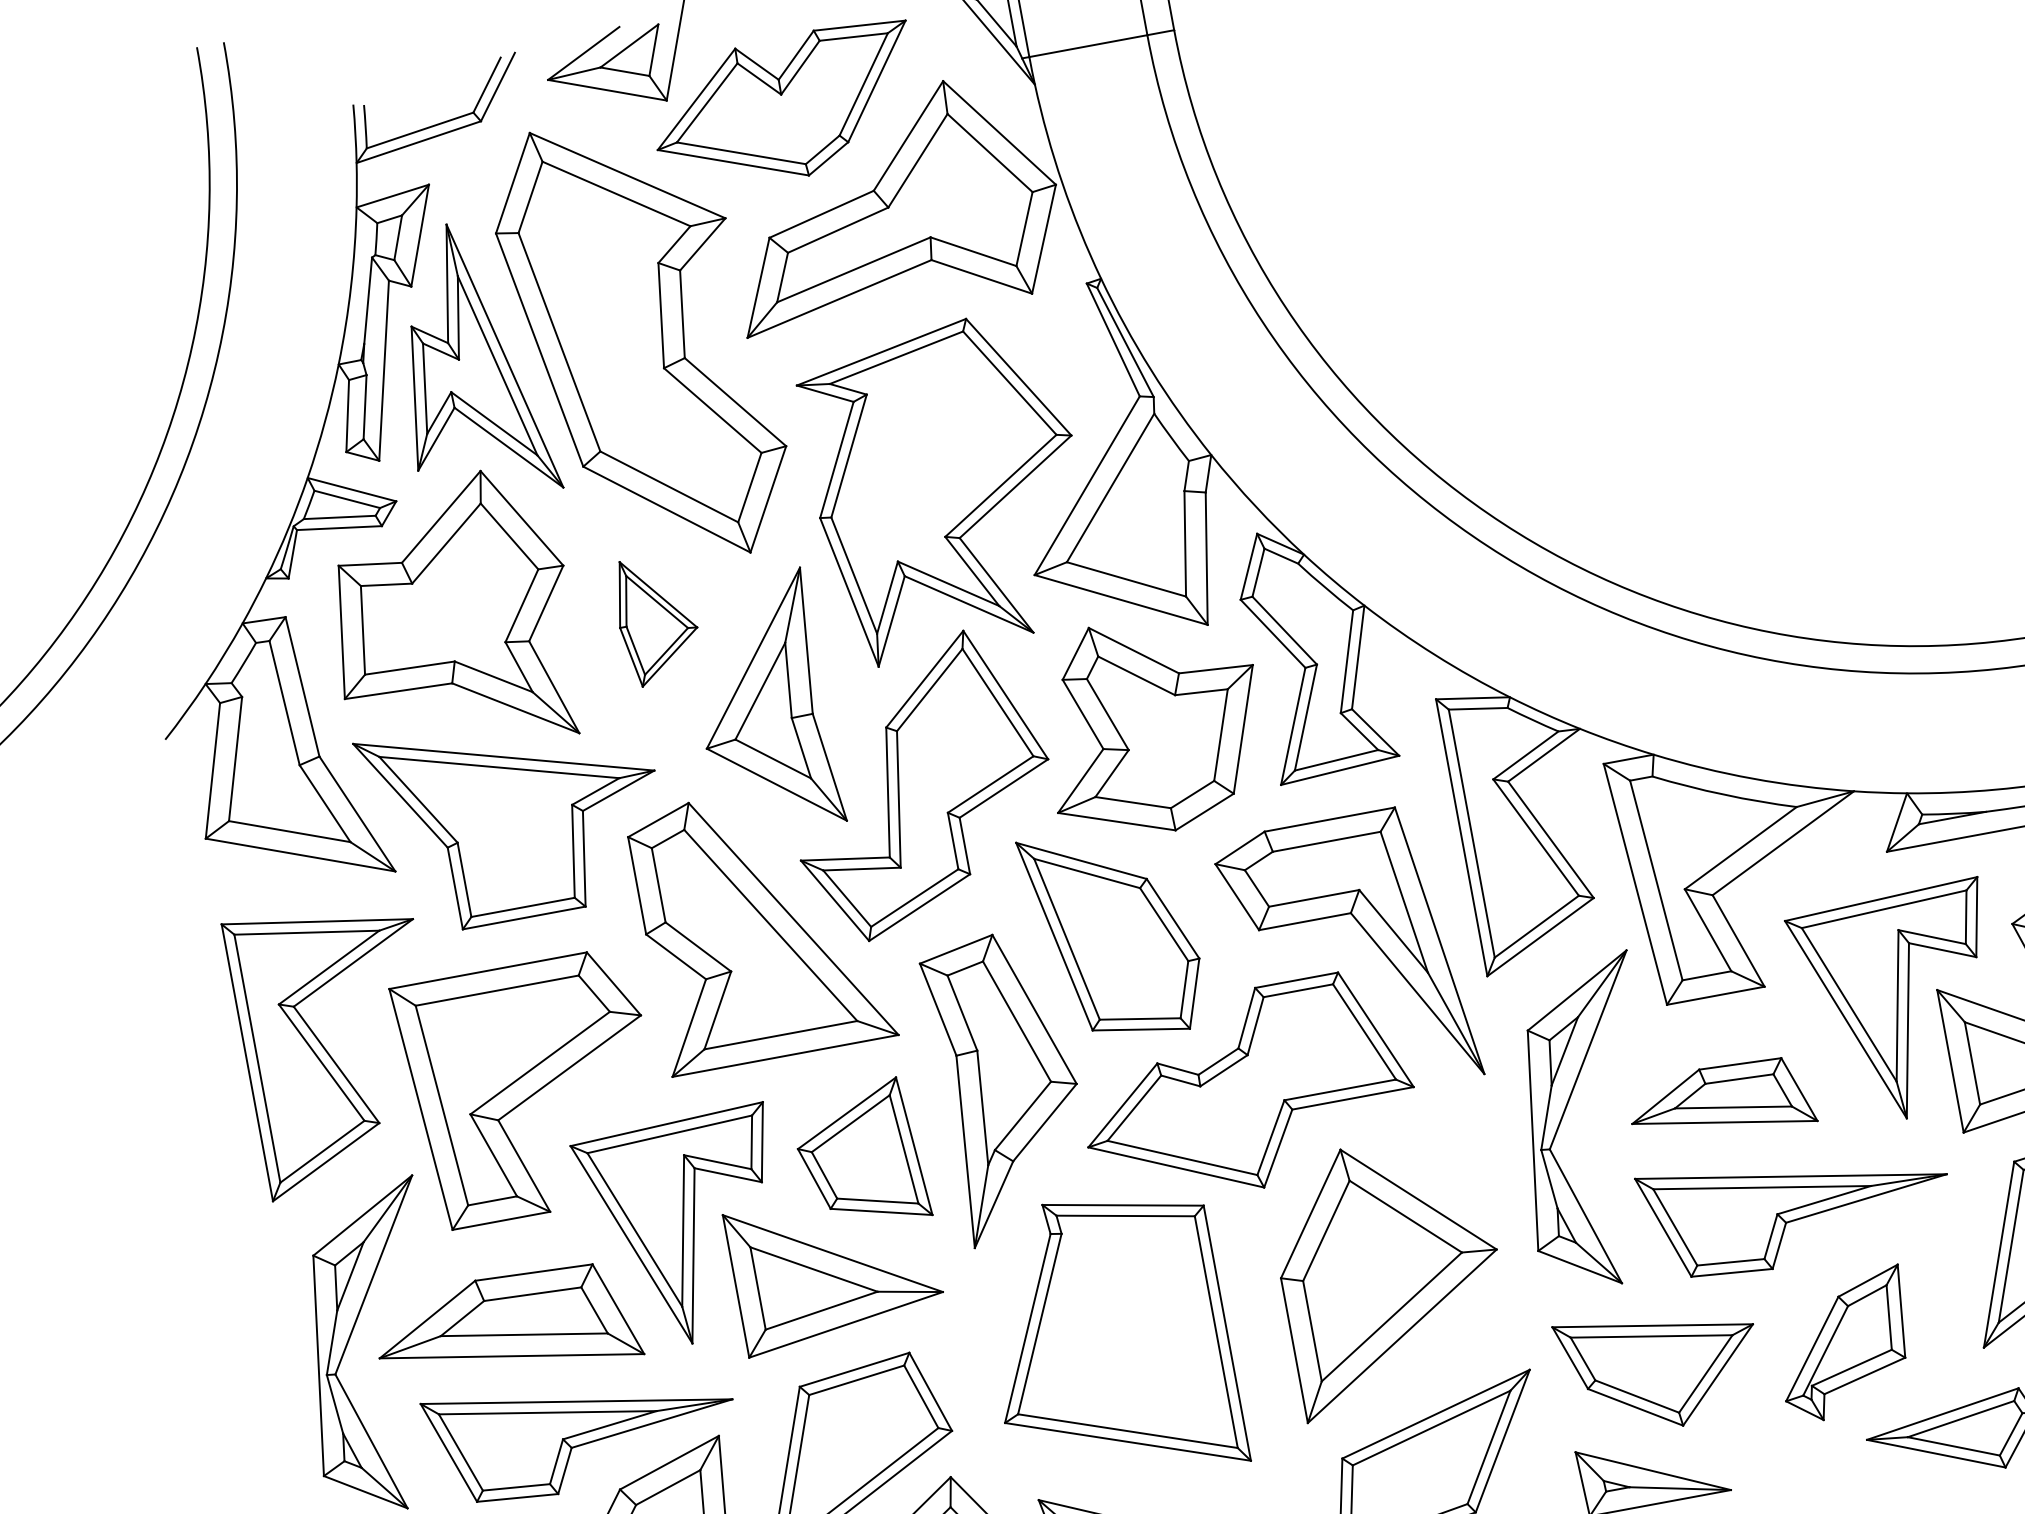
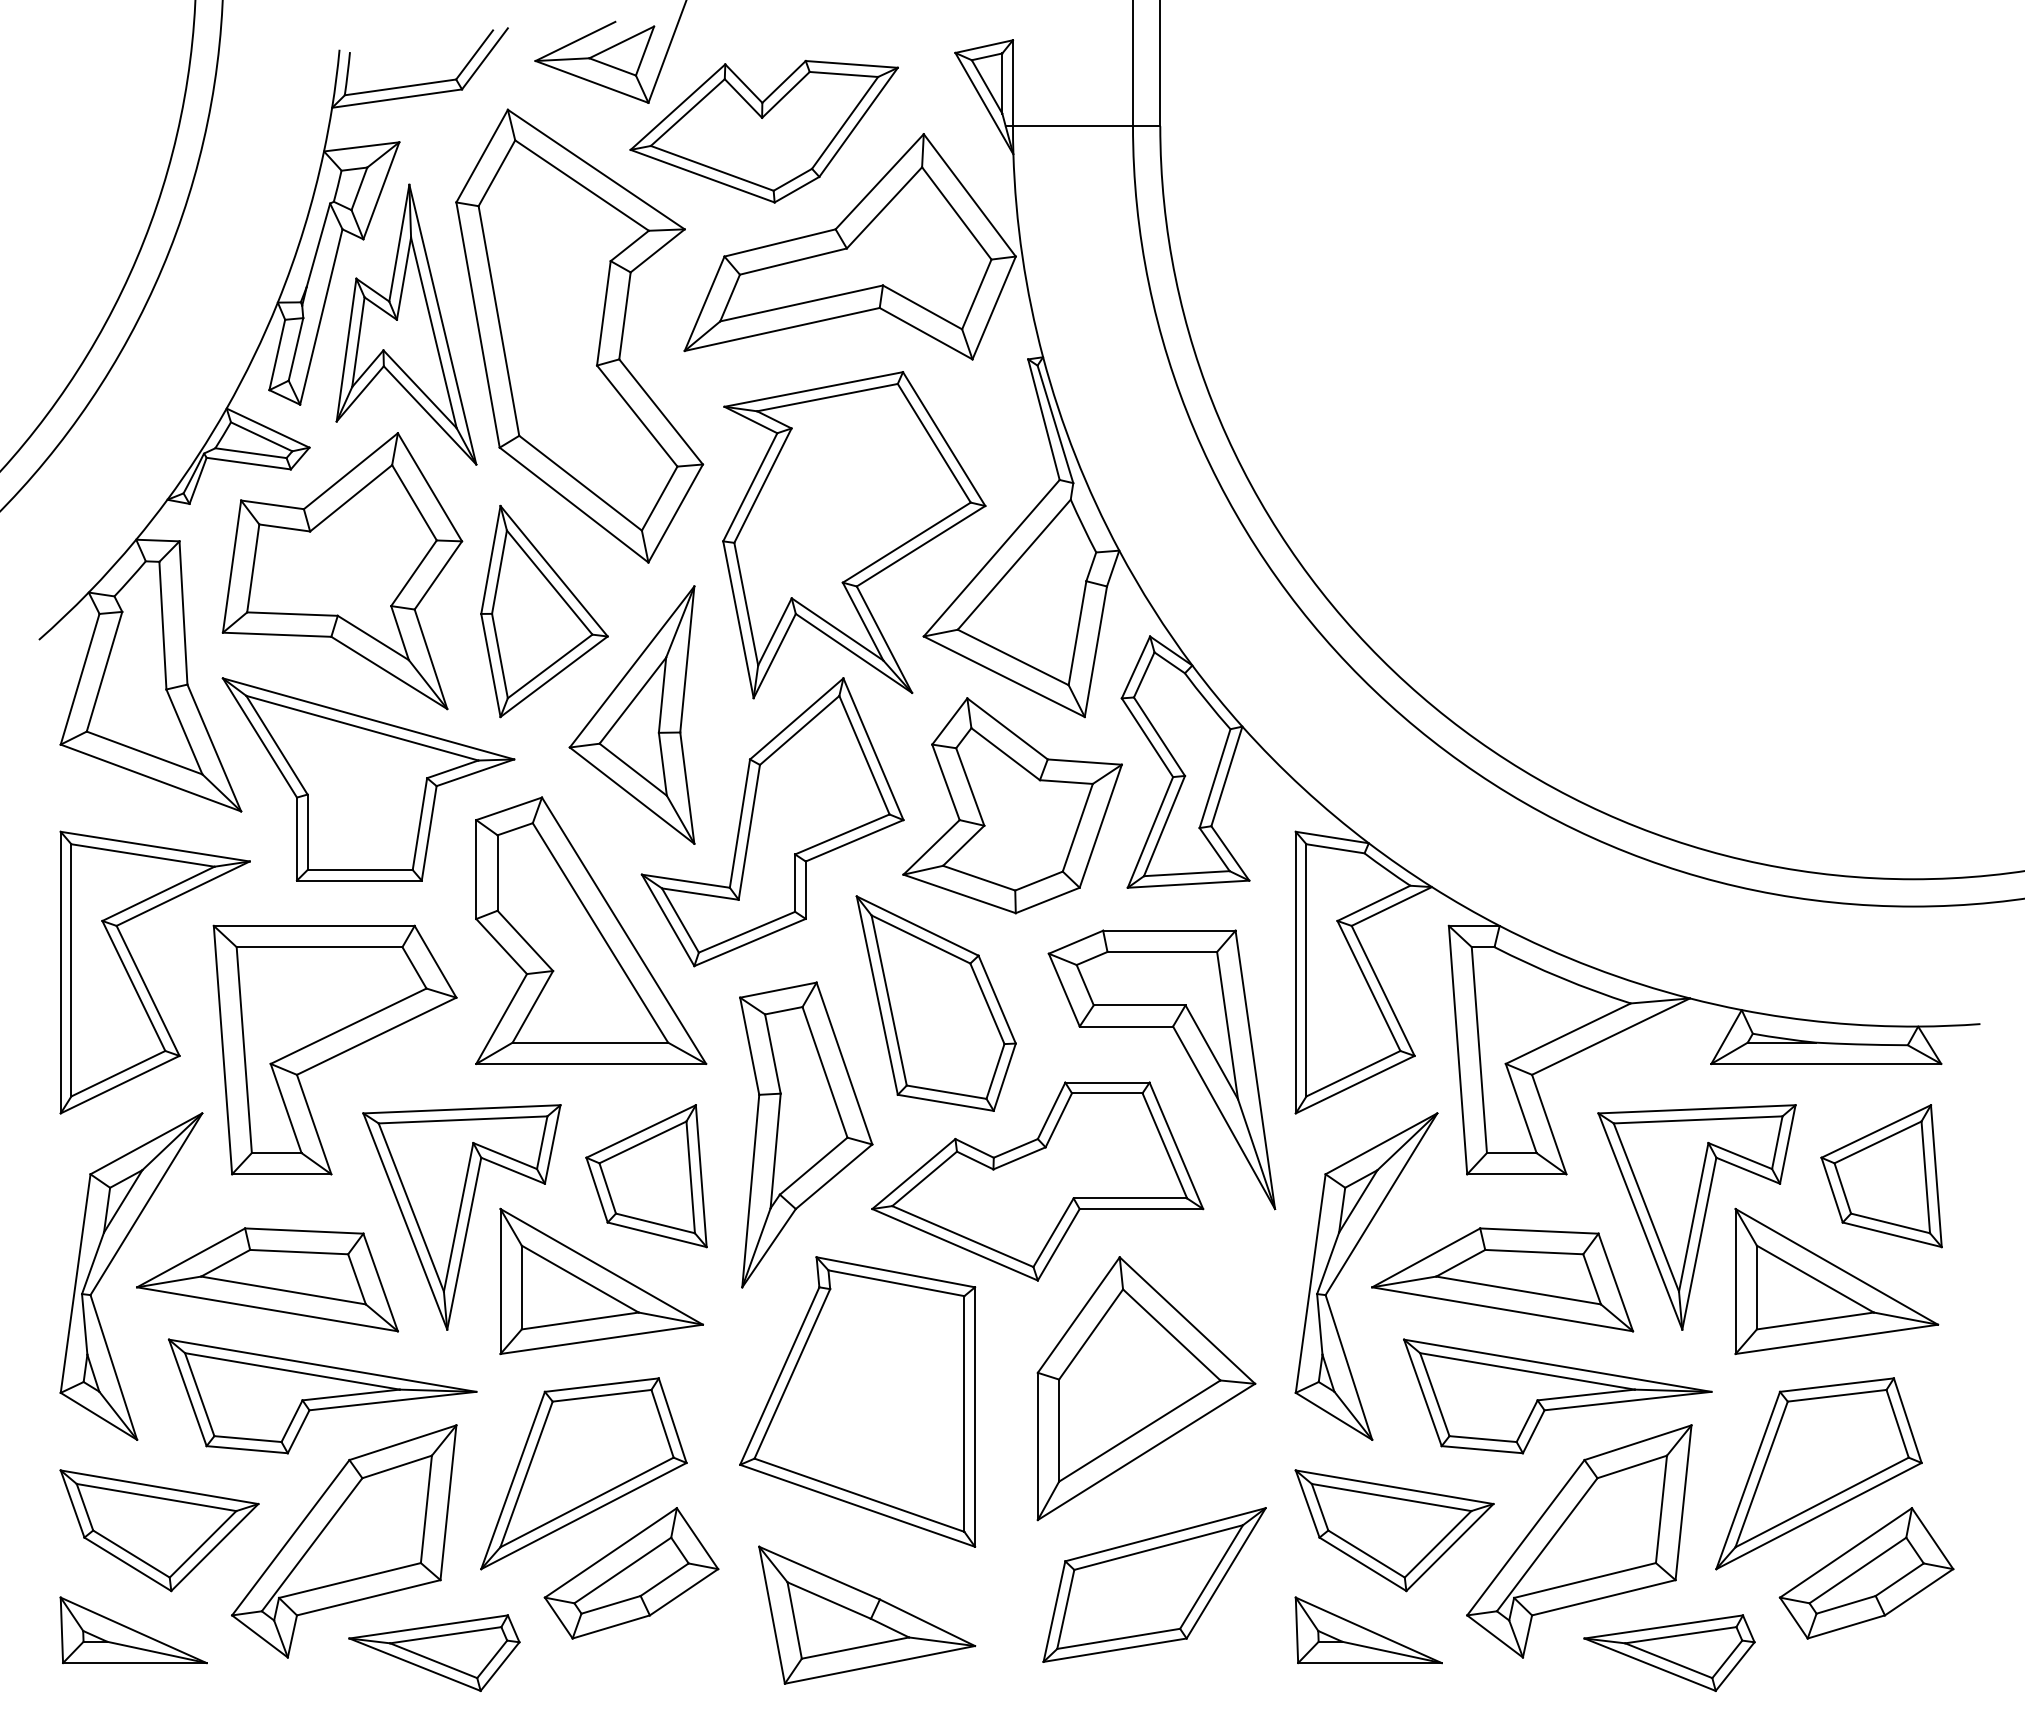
part: (657, 619) -> (544, 611), size x1.67
part: (1720, 1101) -> (1502, 1279), size x1.43
part: (1844, 1345) -> (1579, 1541), size x1.67

